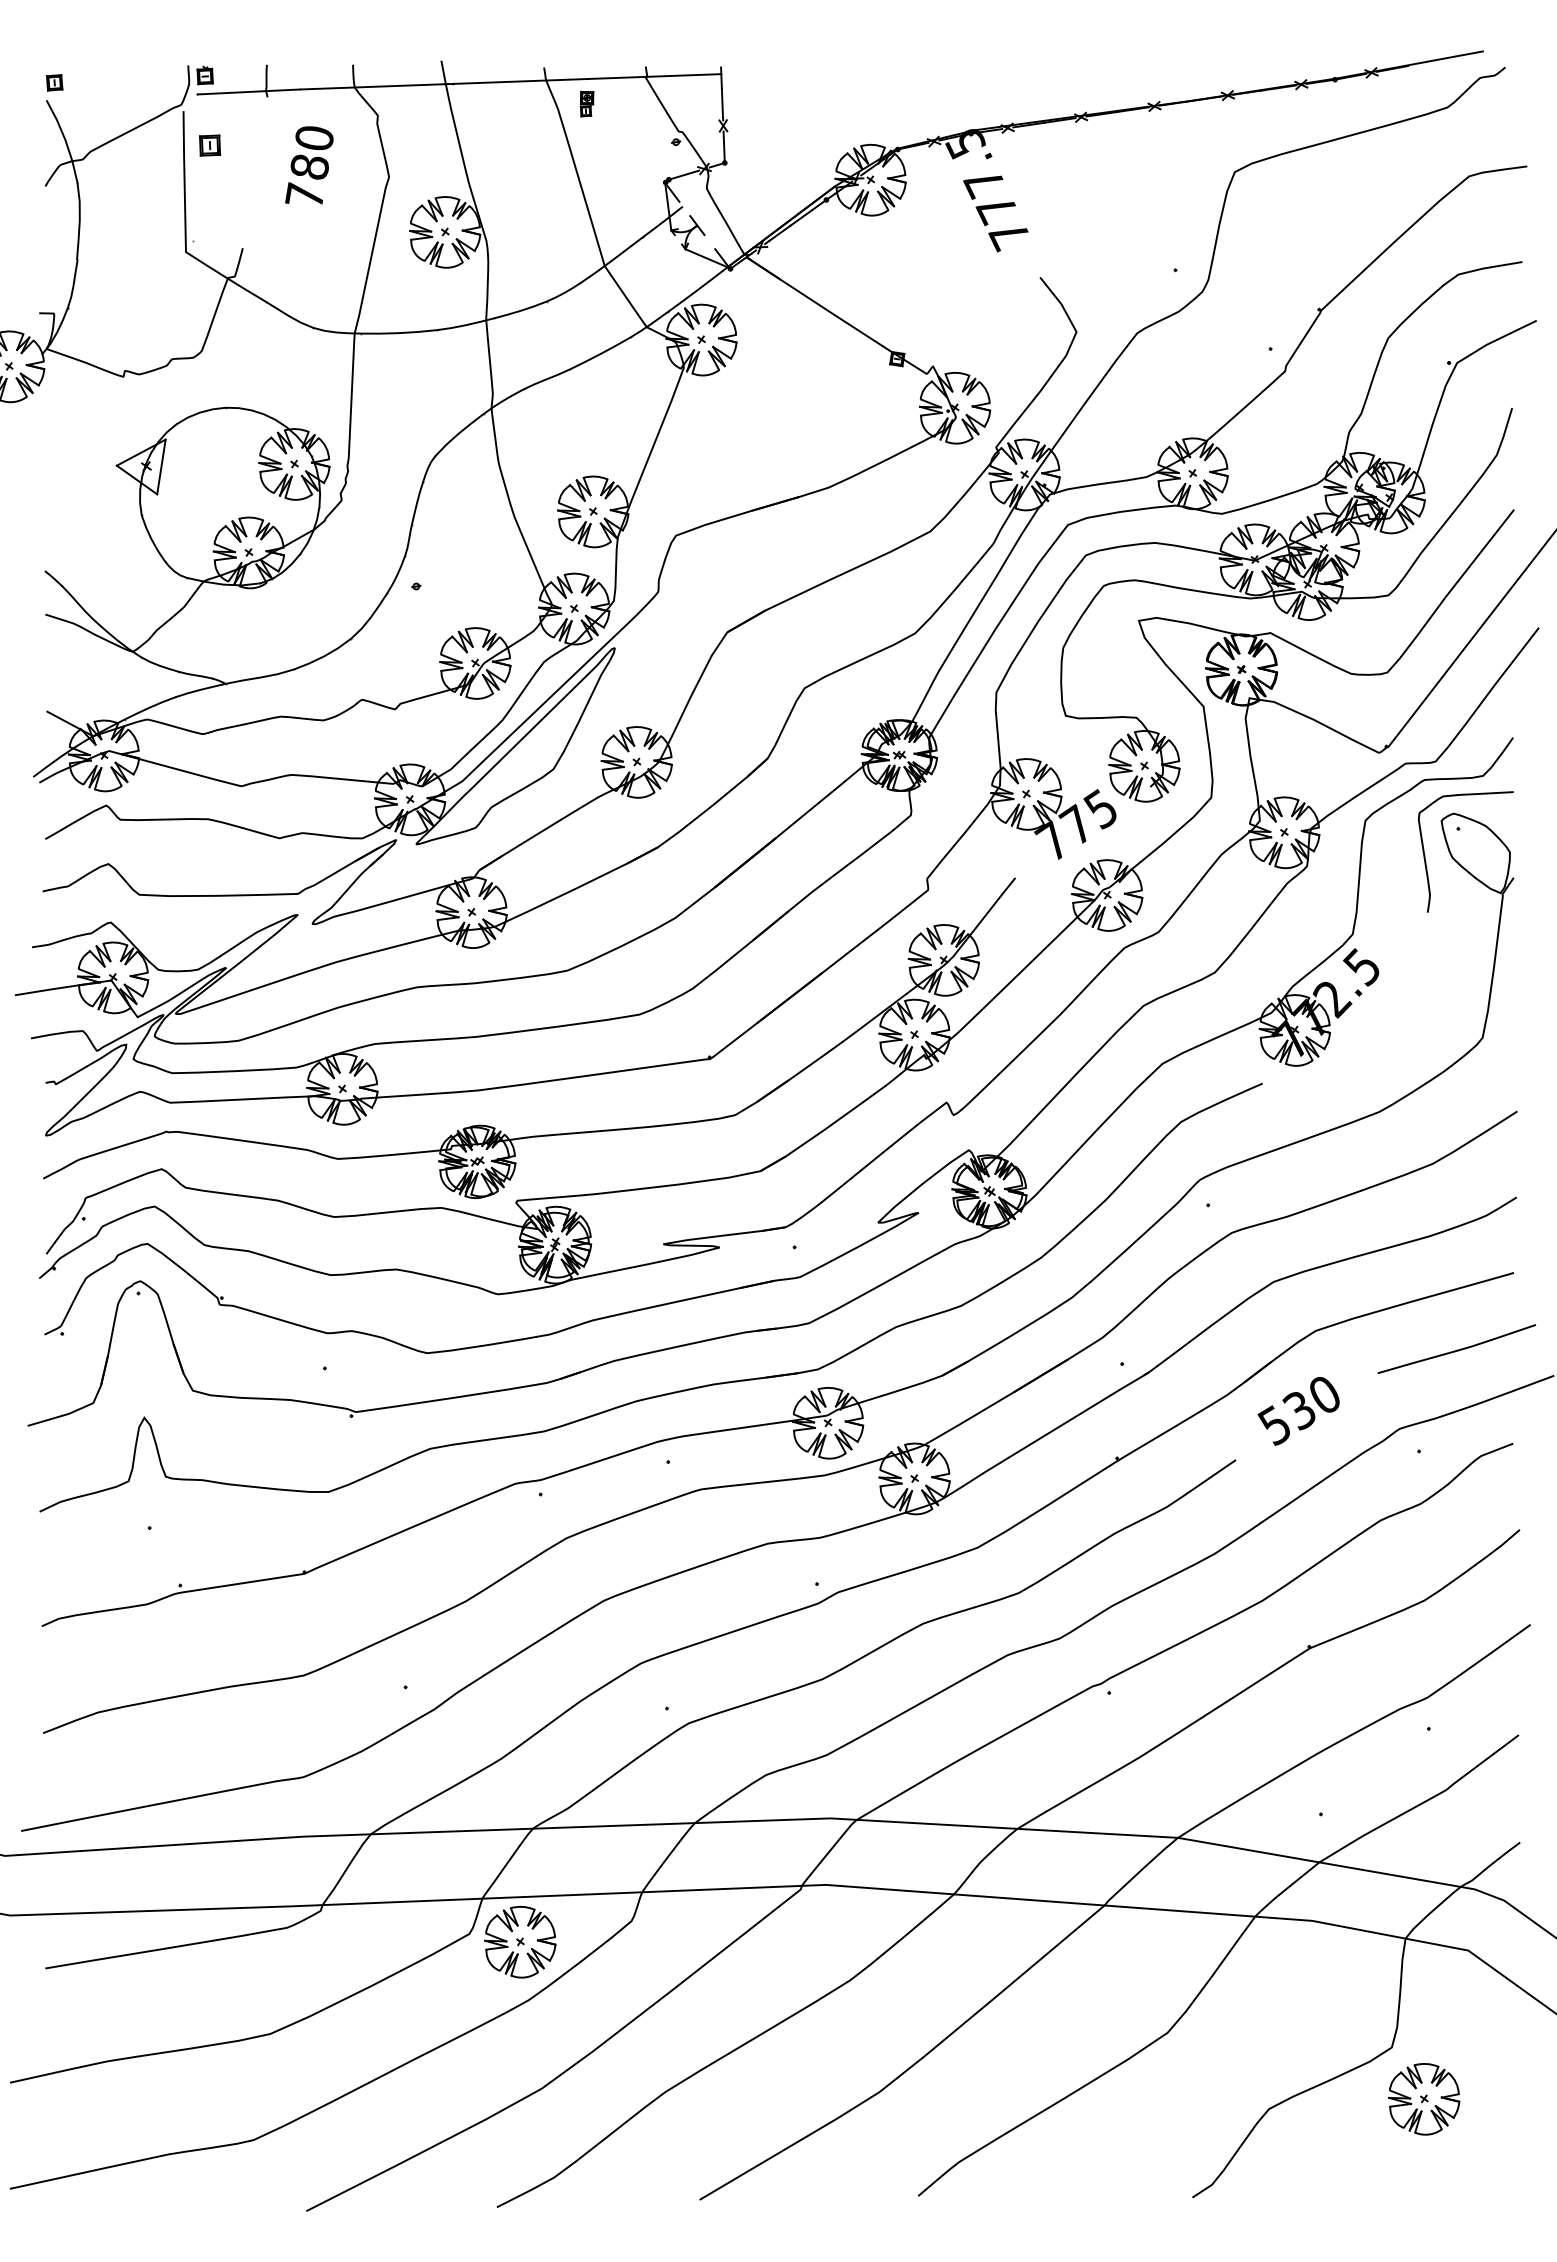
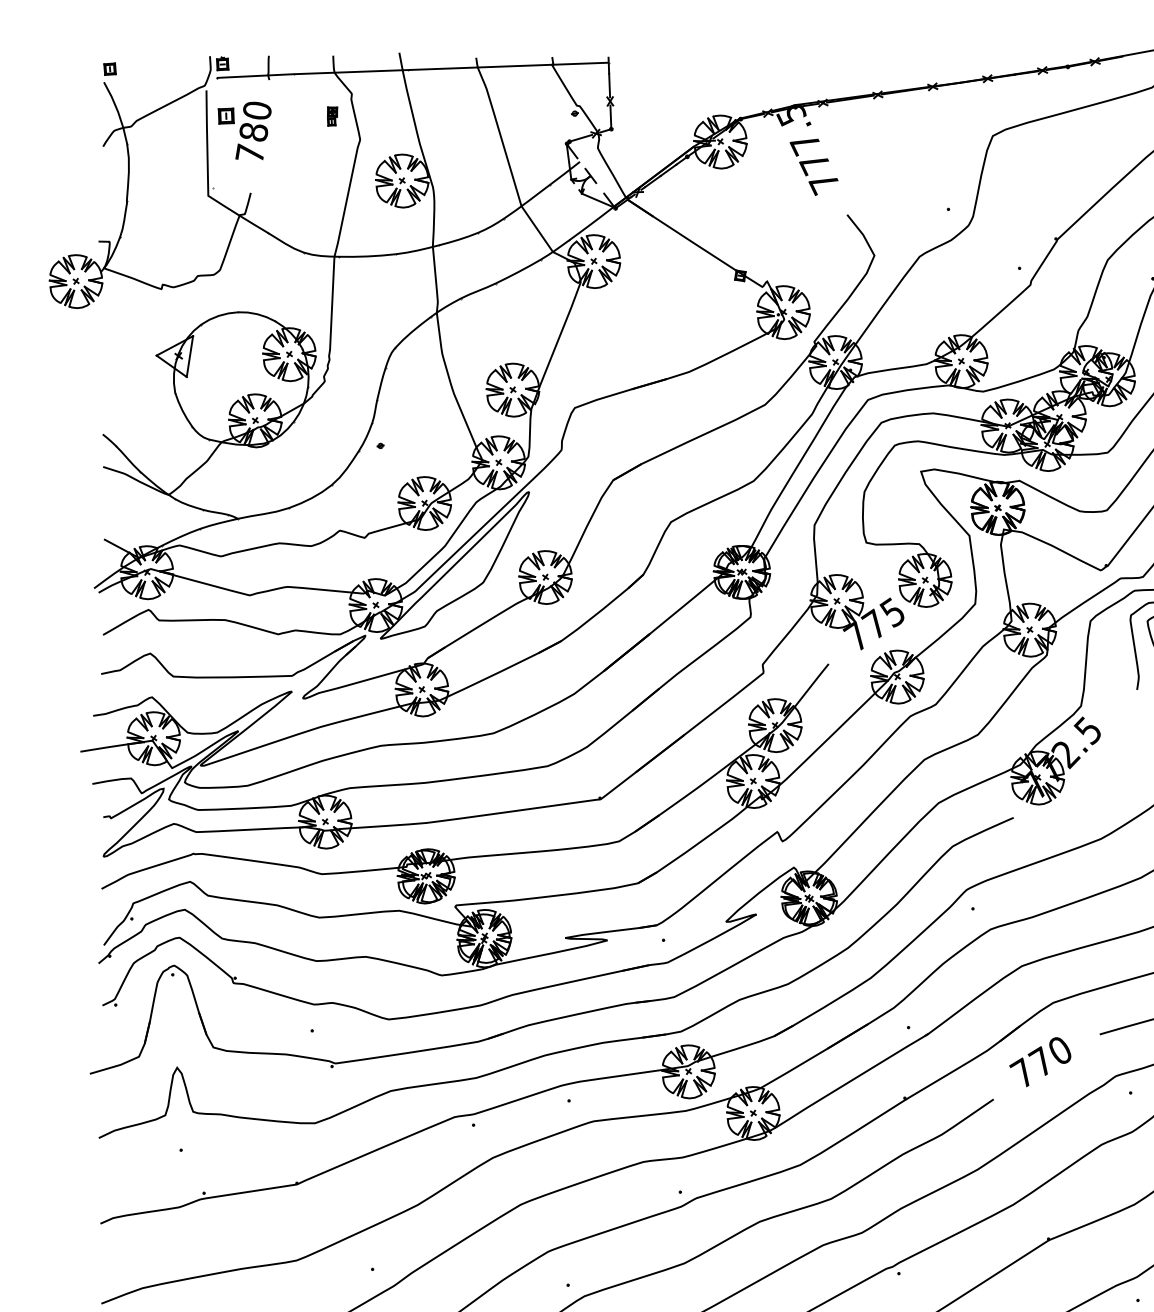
part: (586, 104) -> (332, 116), moved
text: (309, 165) -> (253, 131), moved
text: (1285, 1416) -> (1030, 1066), 530 -> 770

